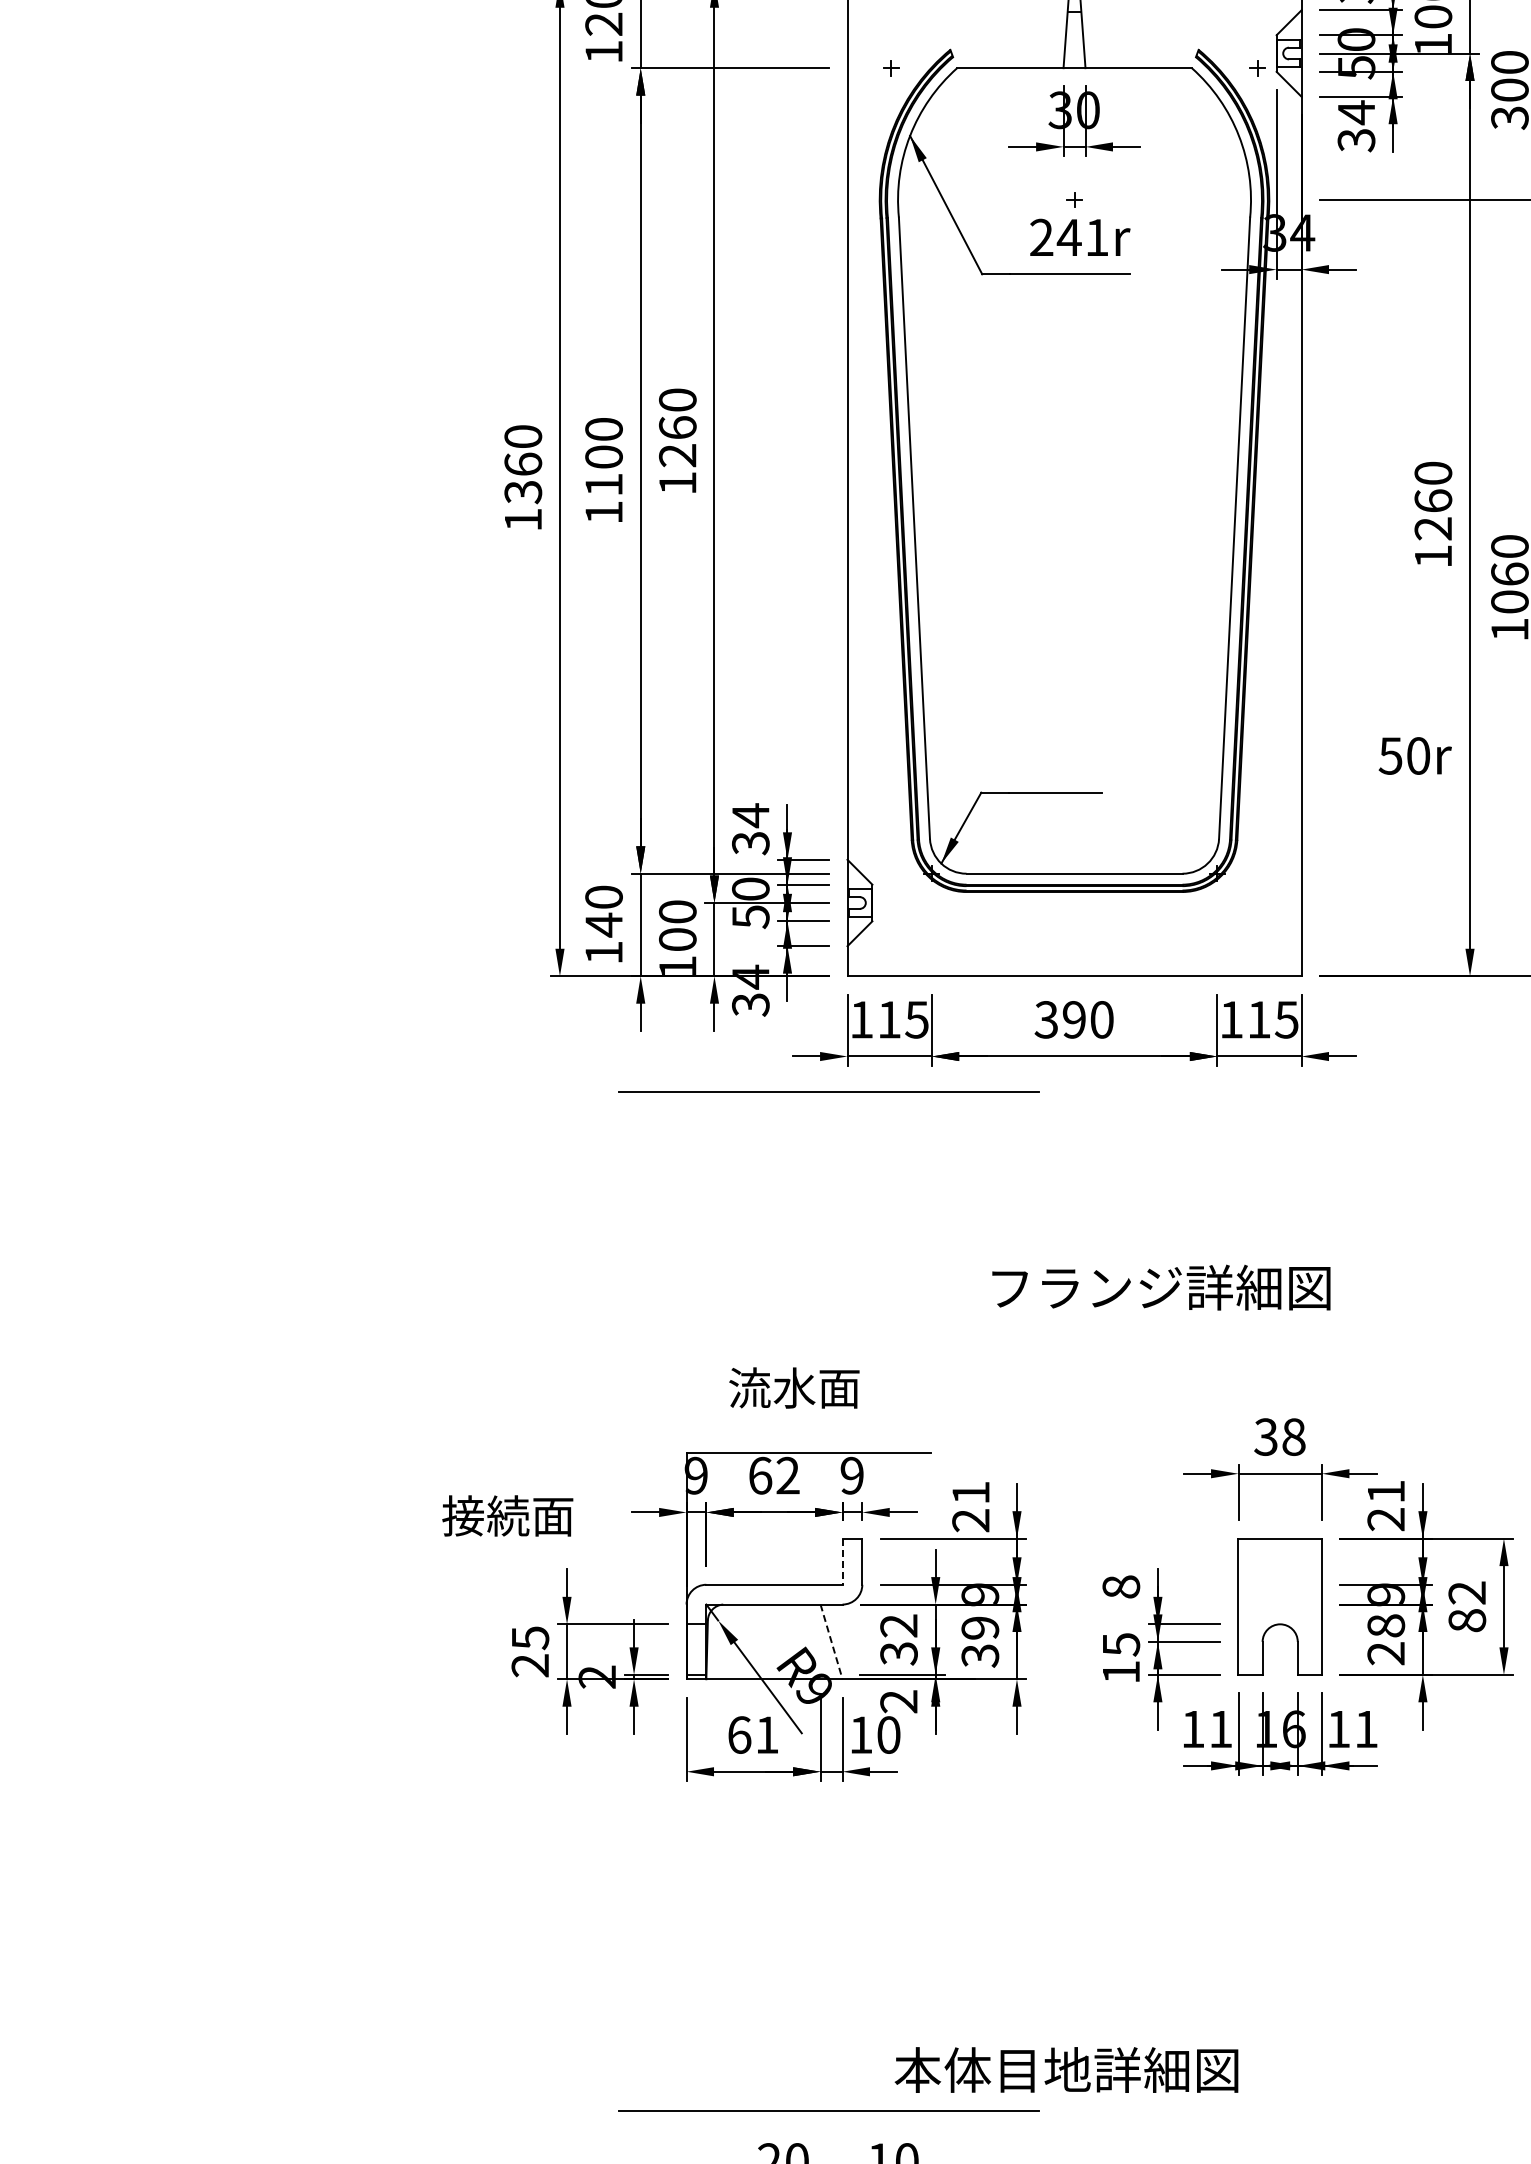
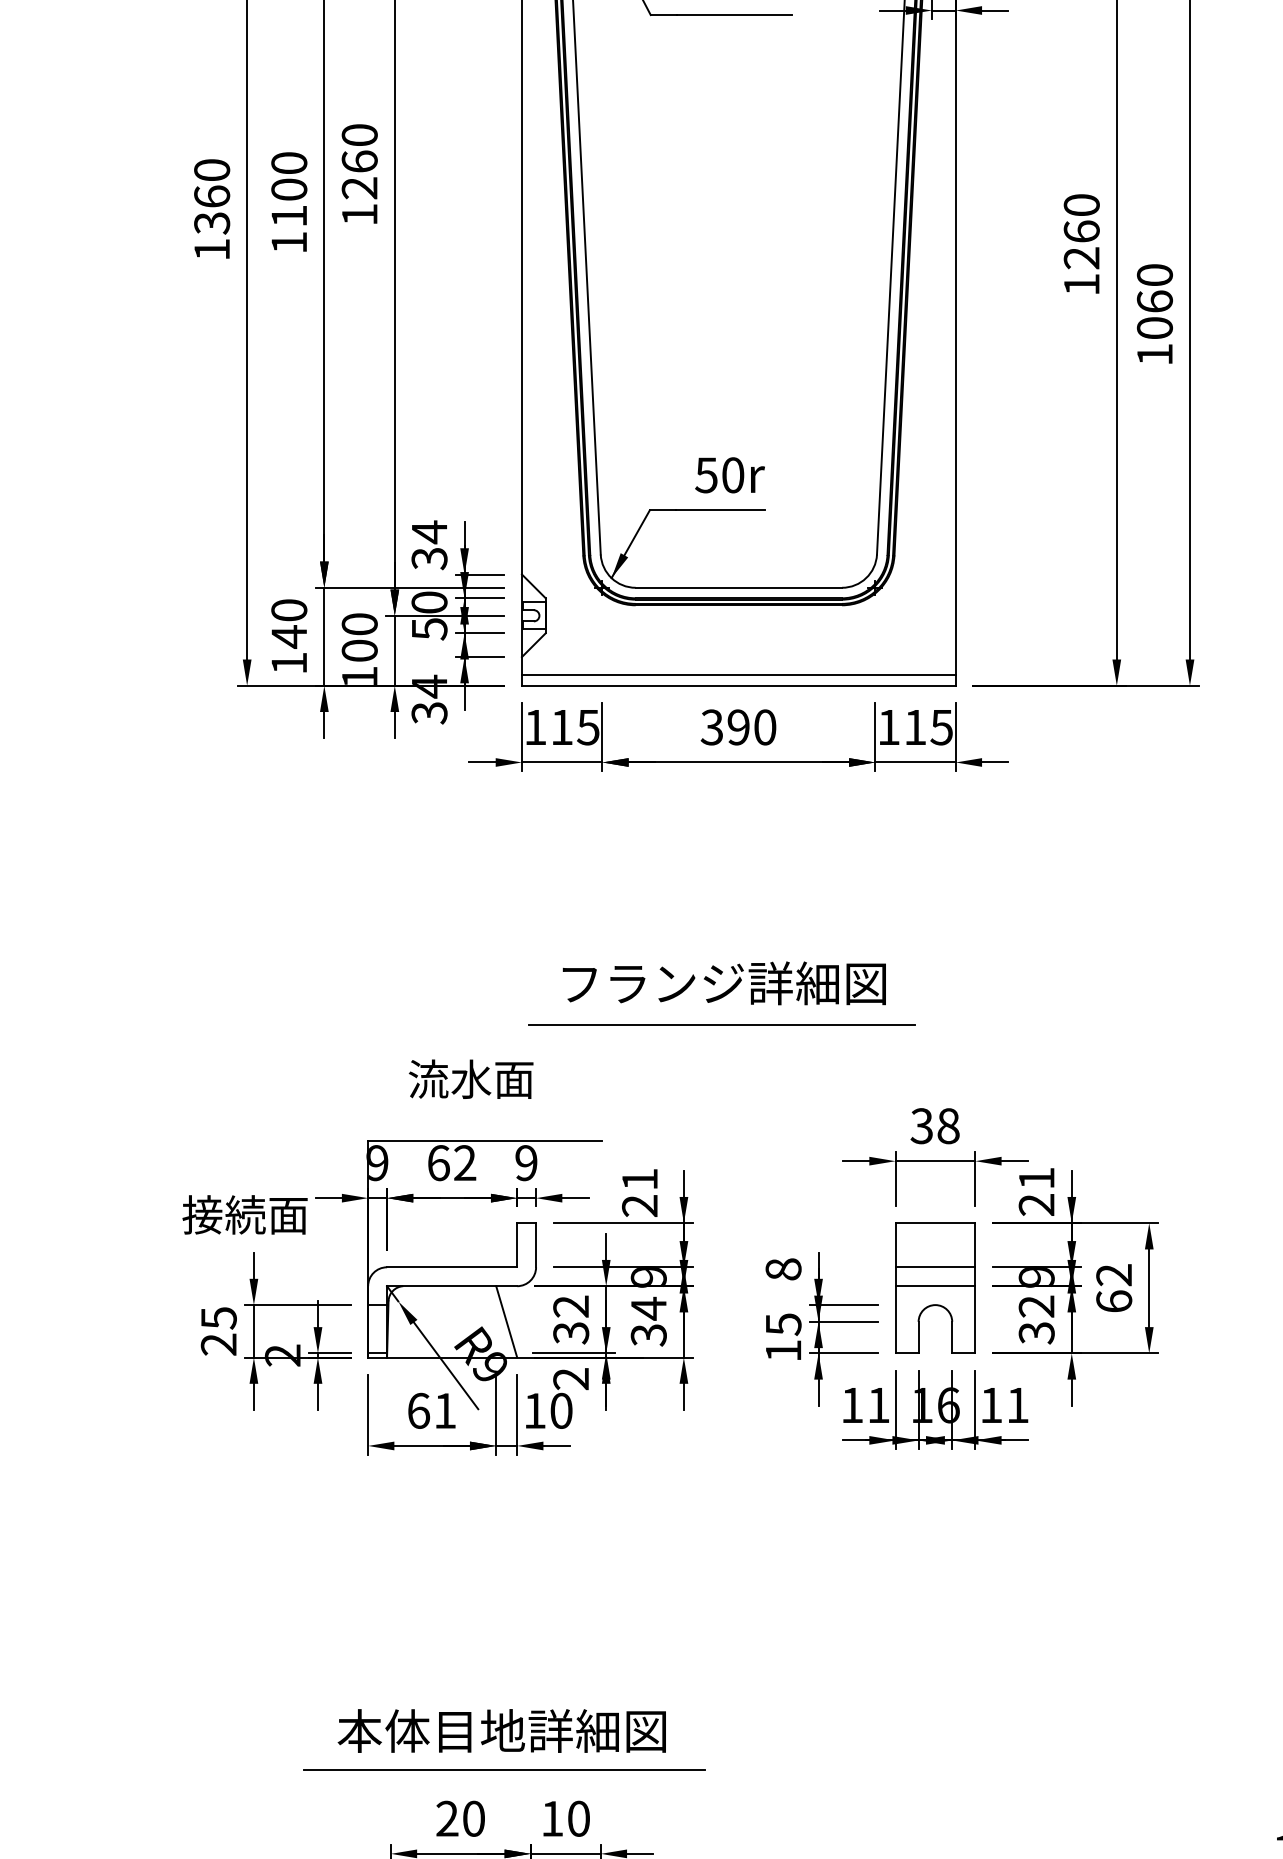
text: (1414, 755) -> (729, 474), moved
line: (1074, 965) -> (738, 675), added
line: (828, 1091) -> (503, 795), removed
text: (1161, 1287) -> (724, 983), moved
line: (1056, 1330) -> (721, 1024), added
text: (507, 1515) -> (244, 1214), moved
line: (842, 1562) -> (517, 1246), dashed -> solid
line: (1279, 1584) -> (934, 1267), added
line: (1279, 1604) -> (934, 1286), added
text: (1467, 1620) -> (1114, 1301), 82 -> 62
text: (980, 1627) -> (649, 1308), 39 -> 34
text: (1386, 1639) -> (1037, 1319), 28 -> 32
line: (831, 1641) -> (506, 1321), dashed -> solid
text: (1066, 2069) -> (501, 1730), moved

